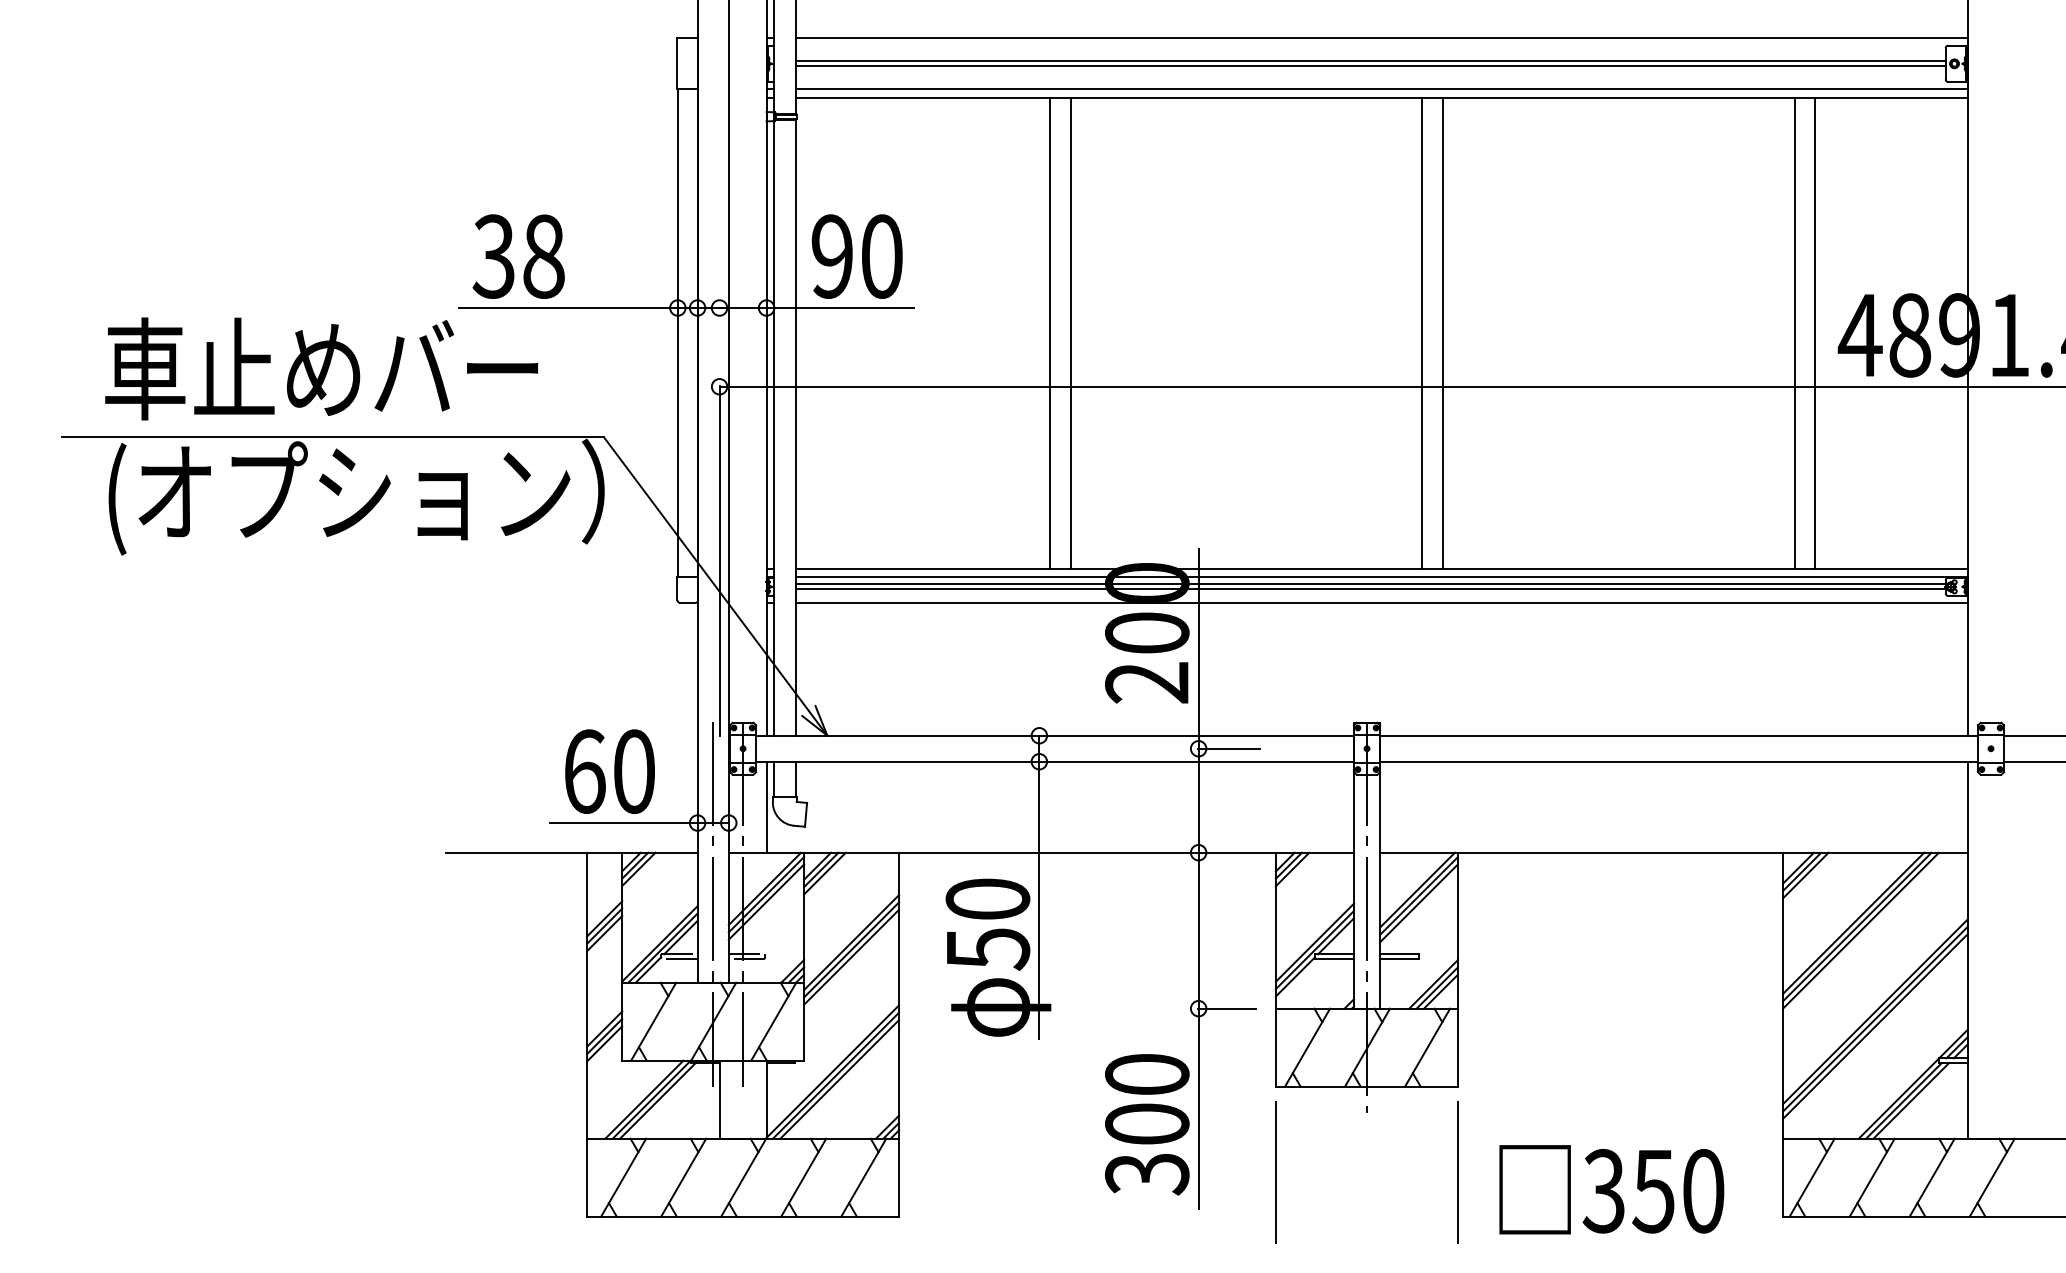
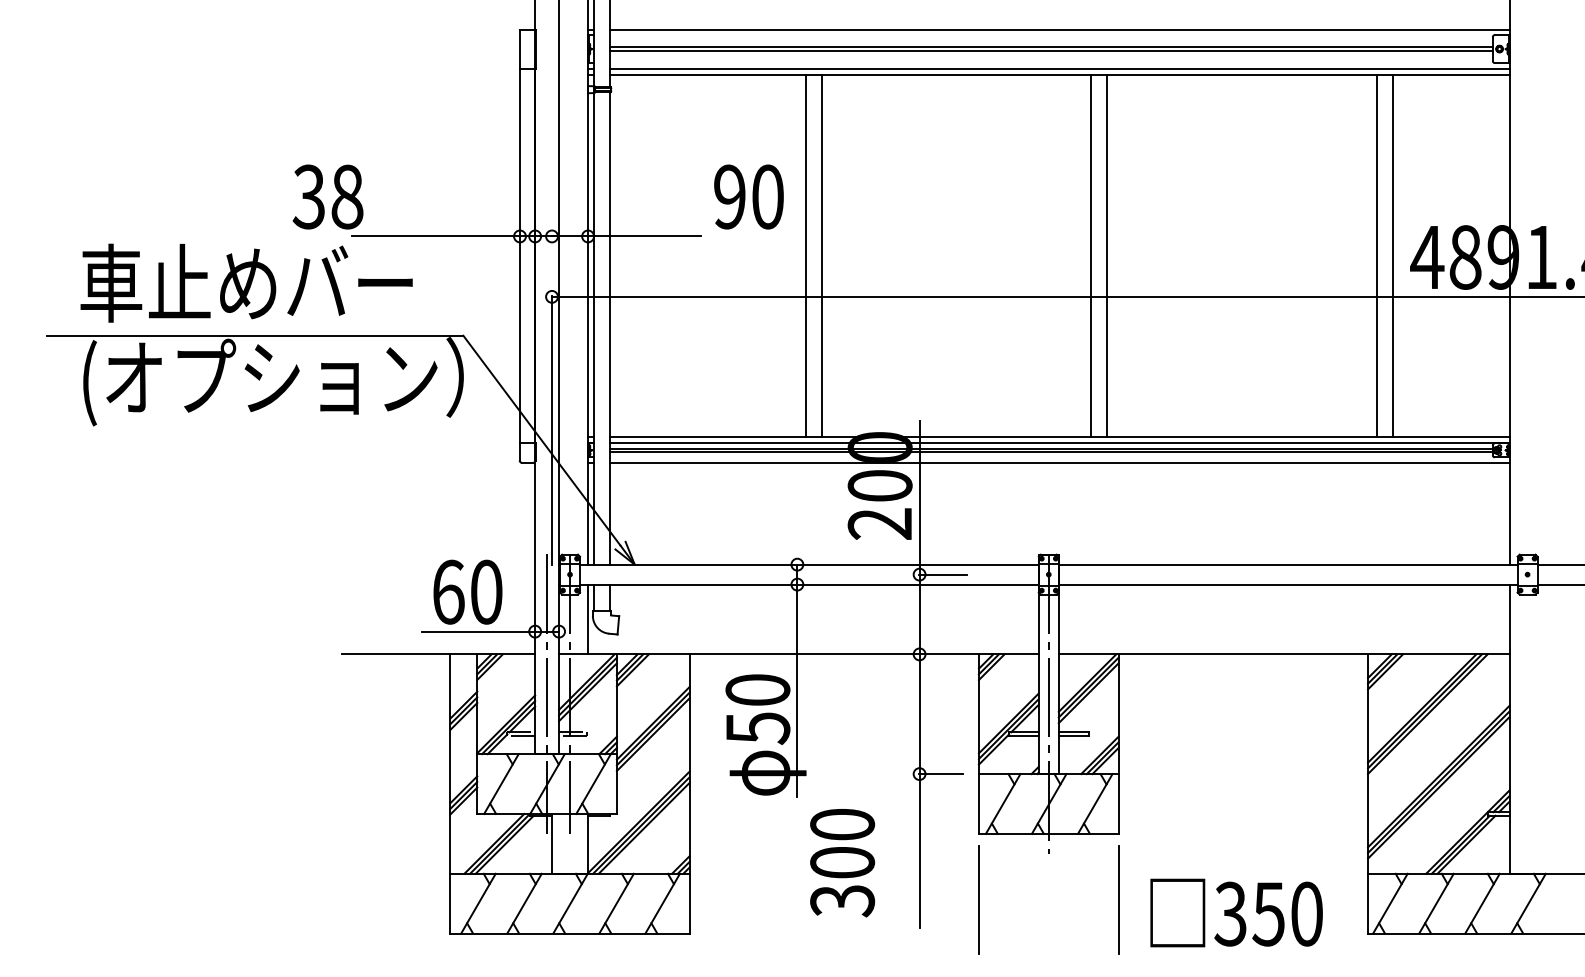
text: (518, 256) -> (327, 196), moved
text: (856, 256) -> (748, 196), moved
text: (1147, 1124) -> (842, 862), moved

